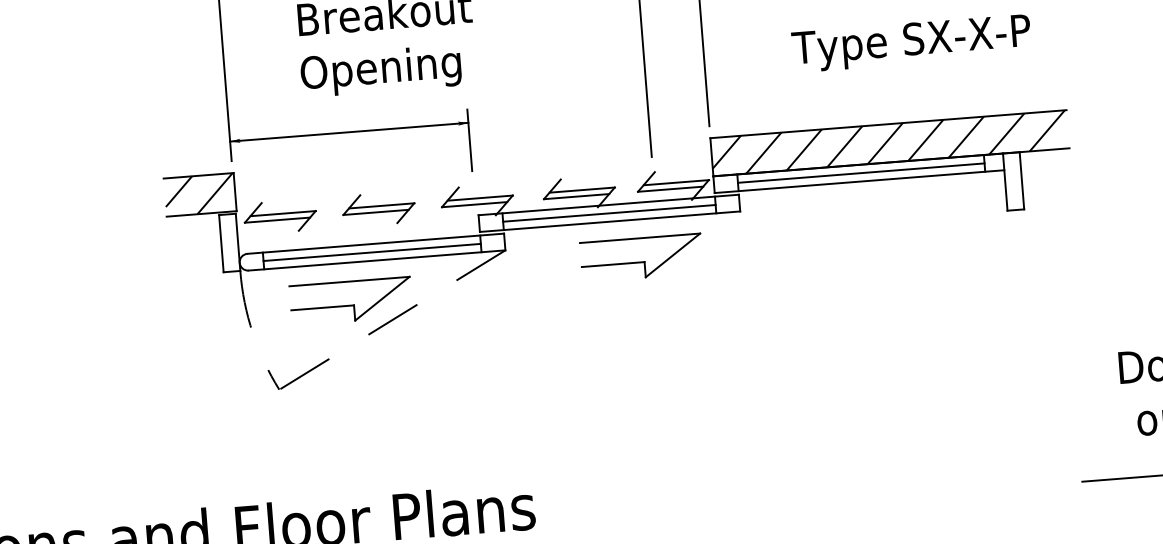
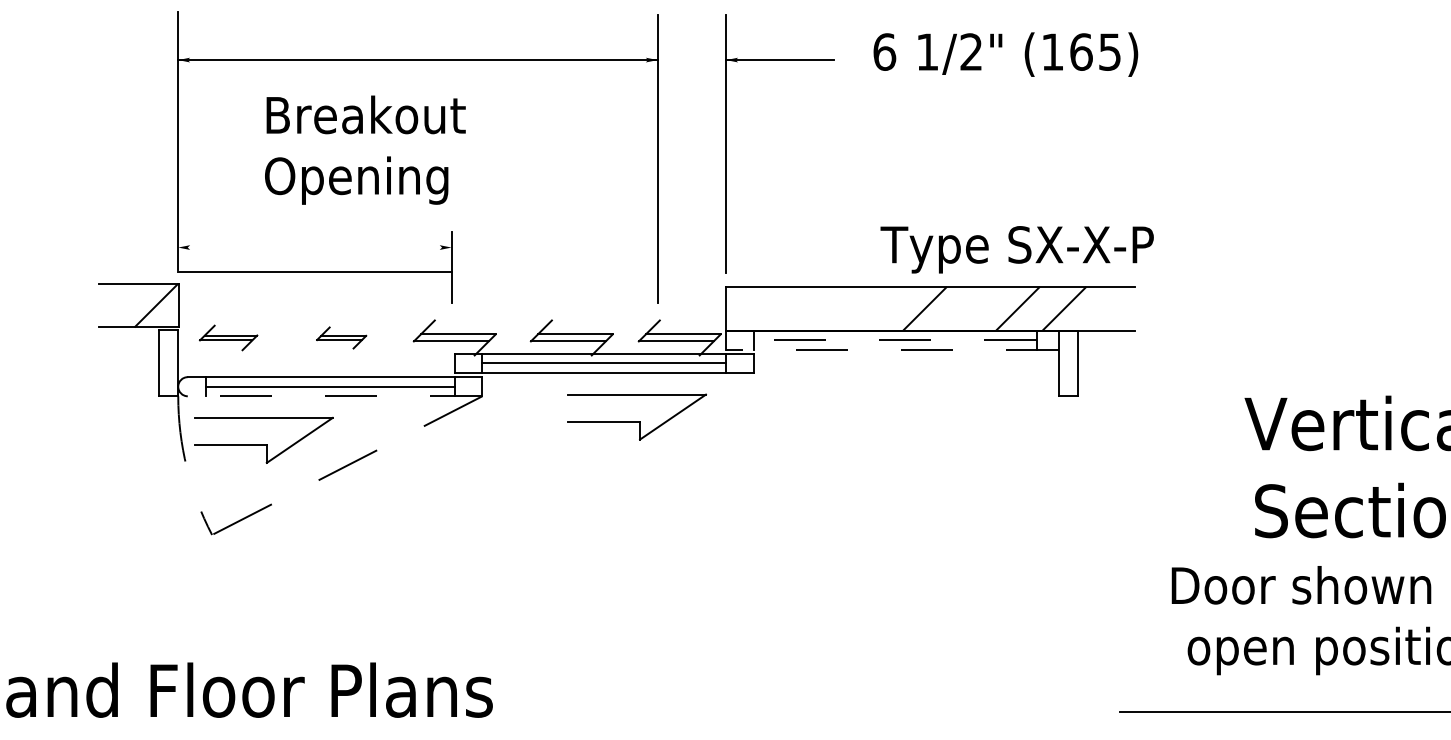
text: (910, 43) -> (1016, 249), moved
line: (1046, 130) -> (1110, 308), removed
line: (348, 132) -> (314, 271), moved
line: (925, 140) -> (971, 308), removed
line: (844, 146) -> (878, 308), removed
line: (804, 149) -> (832, 308), removed
line: (726, 151) -> (743, 303), removed
line: (763, 153) -> (785, 308), removed
line: (860, 173) -> (894, 340), solid -> dashed
line: (858, 181) -> (891, 349), solid -> dashed
line: (179, 191) -> (115, 299), removed
part: (378, 208) -> (341, 337), size x0.6
part: (280, 216) -> (228, 337), size x0.7
line: (376, 260) -> (334, 396), solid -> dashed
part: (350, 300) -> (263, 439), moved

